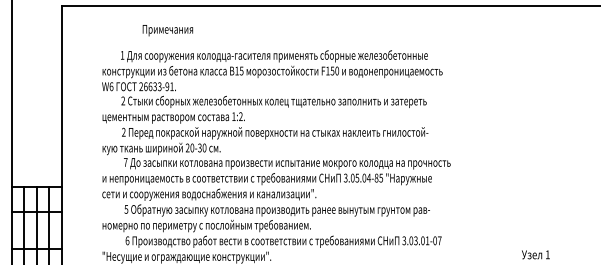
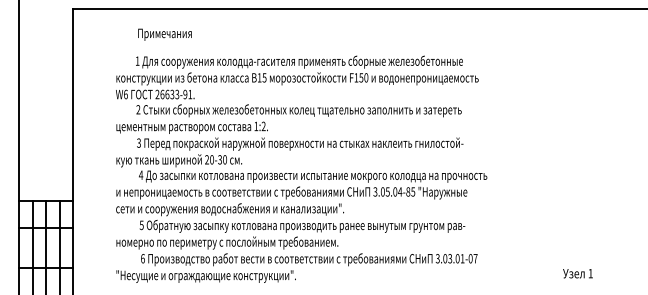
text: (167, 30) -> (164, 34), moved
text: (123, 132) -> (138, 143), 2 -> 3
text: (126, 161) -> (141, 174), 7 -> 4

